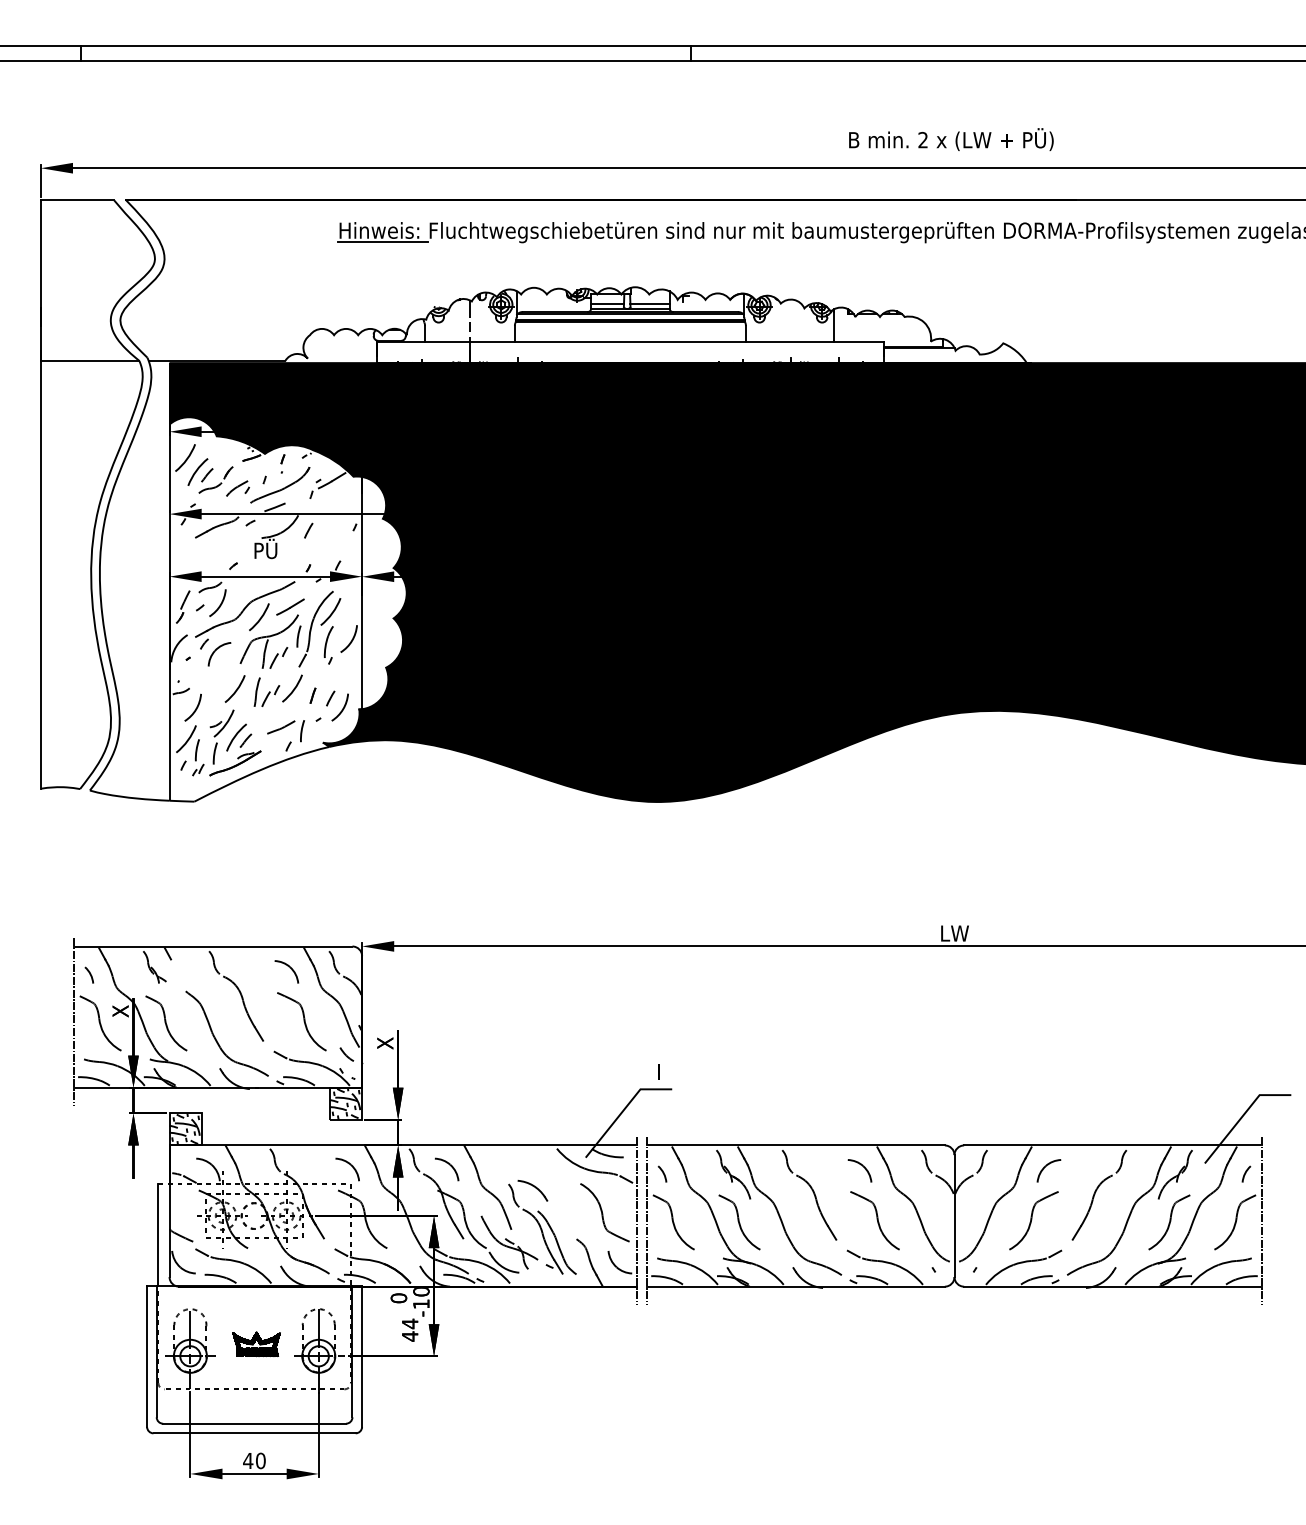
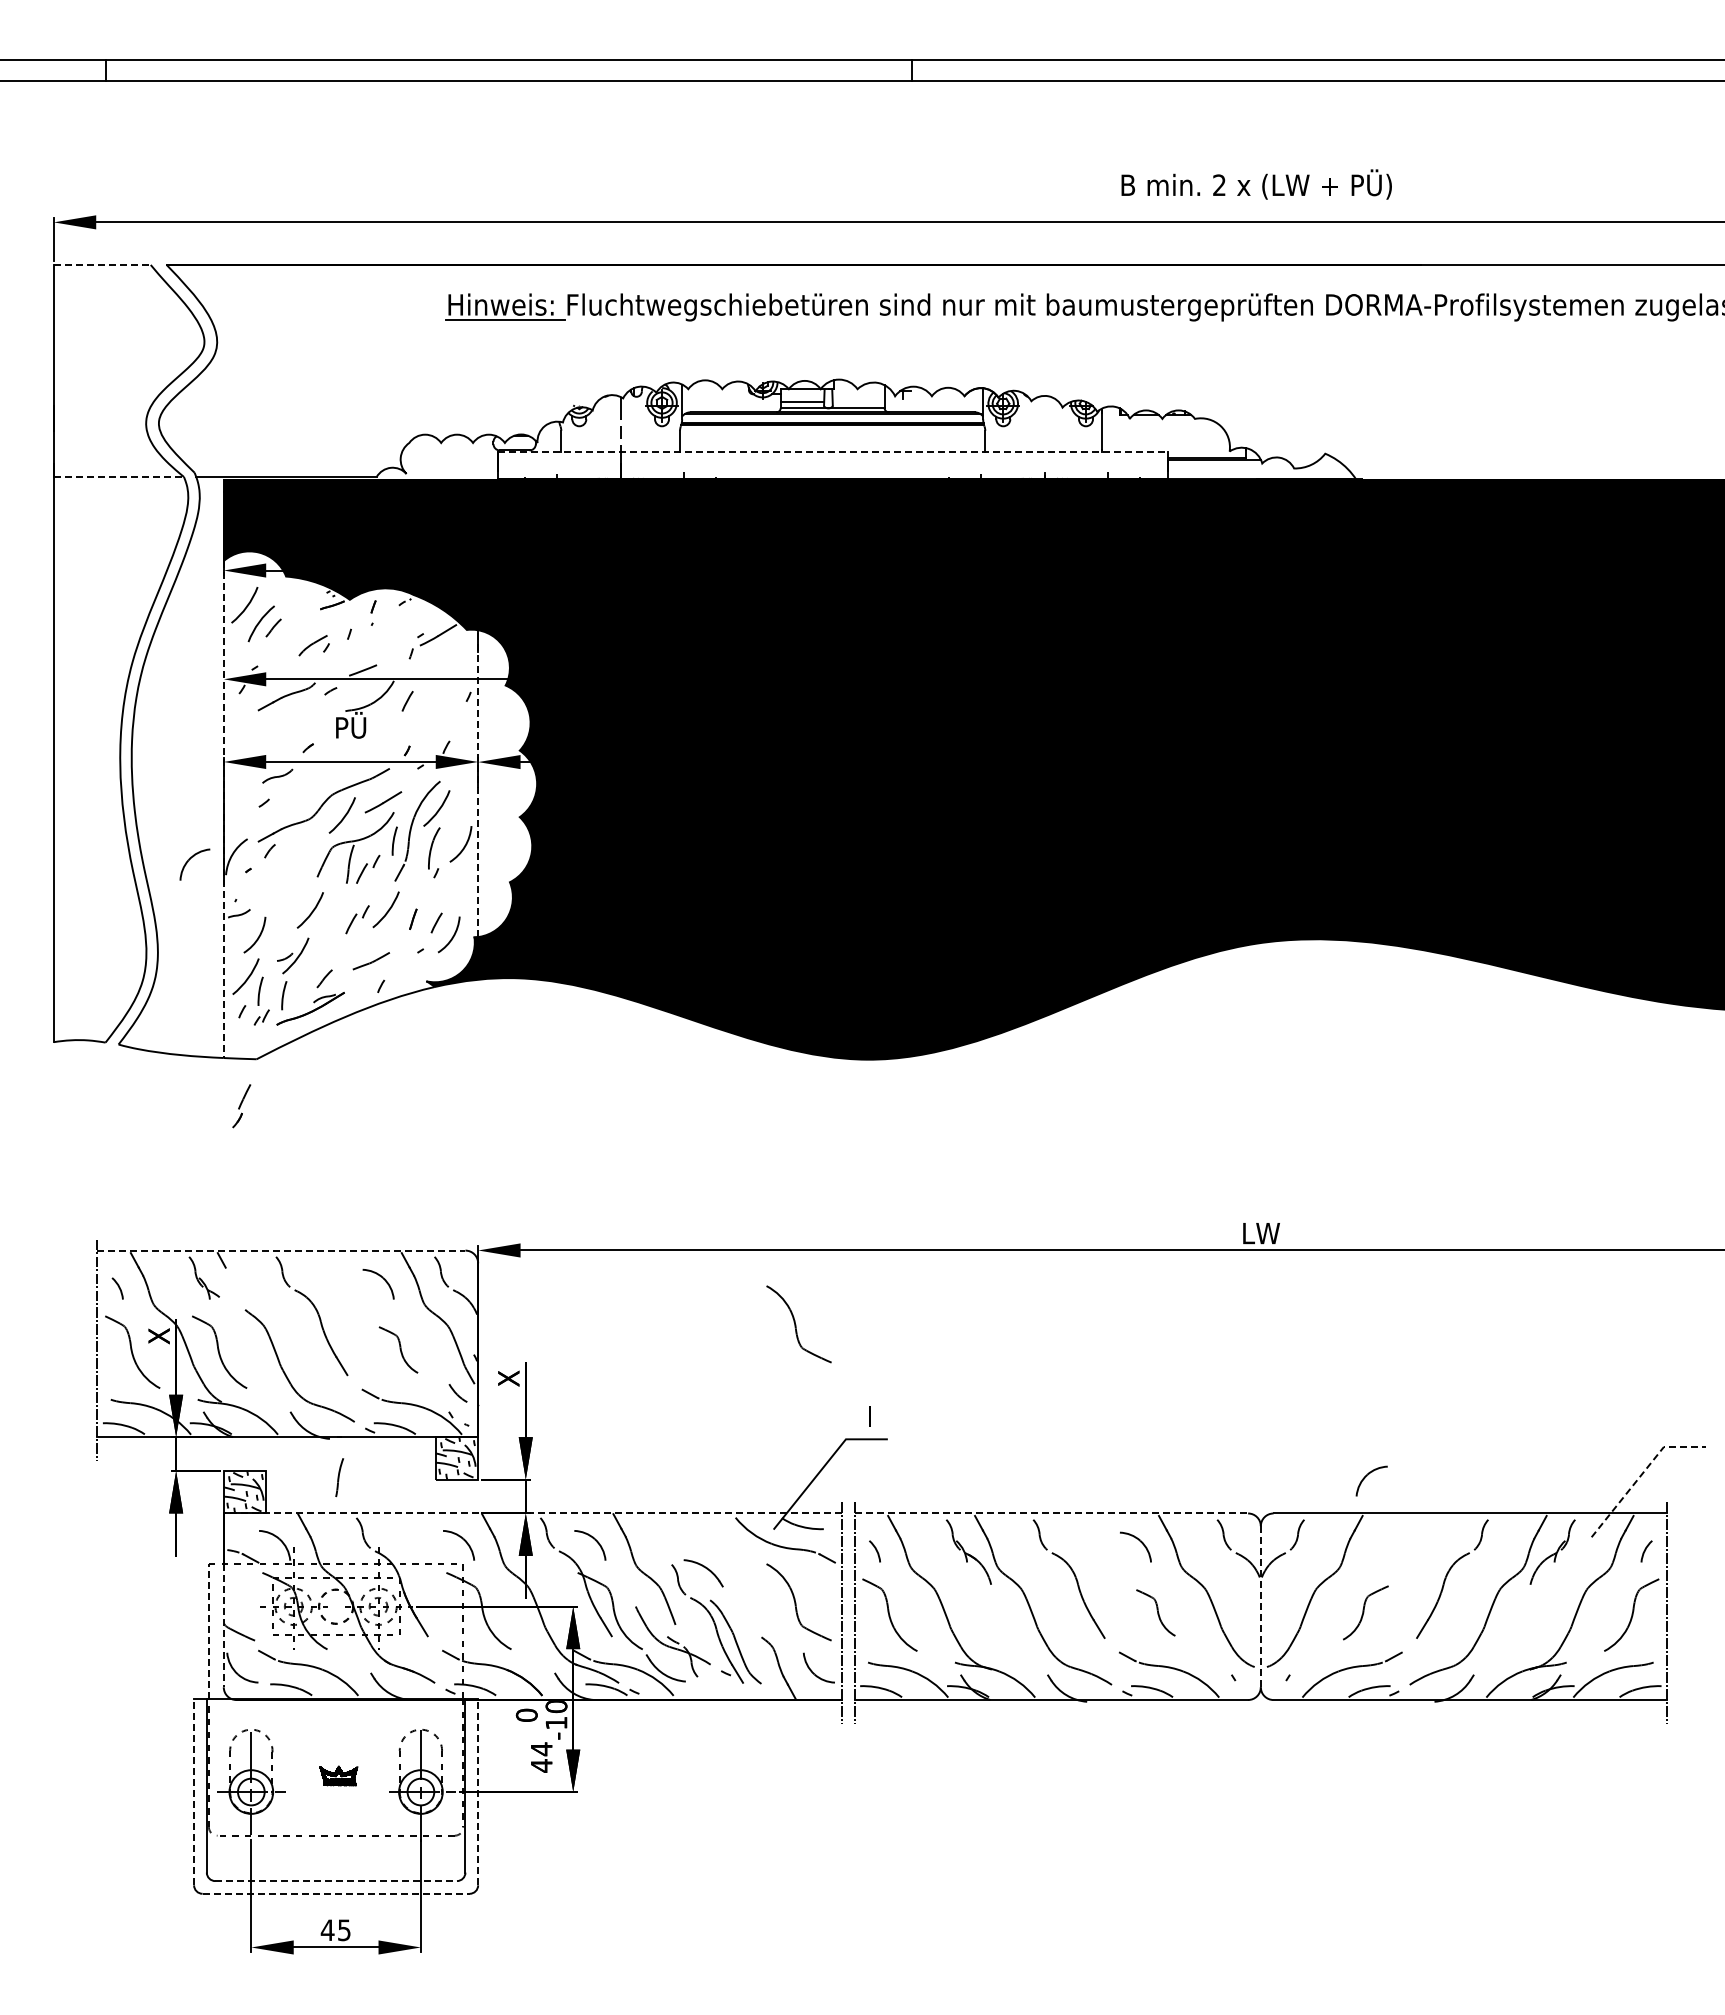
line: (77, 200) -> (102, 264), solid -> dashed
line: (649, 303) -> (858, 401), removed
line: (630, 341) -> (832, 451), solid -> dashed
line: (90, 360) -> (119, 476), solid -> dashed
part: (220, 483) -> (290, 638), removed
part: (279, 485) -> (369, 641), removed
line: (362, 592) -> (478, 783), solid -> dashed
arc: (220, 604) -> (290, 798), removed
part: (182, 607) -> (241, 1106), moved
line: (169, 613) -> (223, 810), solid -> dashed
part: (216, 650) -> (190, 859), moved
part: (257, 692) -> (339, 1477), moved
arc: (302, 730) -> (399, 965), removed
arc: (235, 736) -> (311, 973), removed
line: (213, 946) -> (281, 1250), solid -> dashed
part: (604, 1002) -> (798, 1324), added
part: (301, 1021) -> (398, 1349), size x0.6
line: (1242, 1115) -> (1641, 1474), solid -> dashed
line: (403, 1145) -> (532, 1513), solid -> dashed
line: (796, 1145) -> (1051, 1513), solid -> dashed
part: (1048, 1170) -> (1371, 1480), moved
line: (954, 1215) -> (1260, 1606), solid -> dashed
part: (874, 1220) -> (1155, 1612), size x0.6
part: (1033, 1220) -> (1365, 1612), size x0.7
part: (739, 1221) -> (976, 1614), removed
part: (1169, 1221) -> (1544, 1614), removed
line: (169, 1231) -> (223, 1626), solid -> dashed
line: (157, 1234) -> (208, 1631), solid -> dashed
part: (256, 1343) -> (338, 1775), size x0.6
line: (147, 1355) -> (194, 1791), solid -> dashed
line: (362, 1355) -> (478, 1791), solid -> dashed
line: (254, 1424) -> (336, 1881), solid -> dashed
line: (254, 1433) -> (336, 1893), solid -> dashed
text: (260, 1461) -> (343, 1930), 40 -> 45

